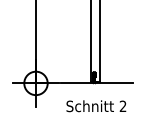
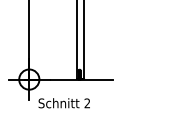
text: (95, 106) -> (63, 103), moved

